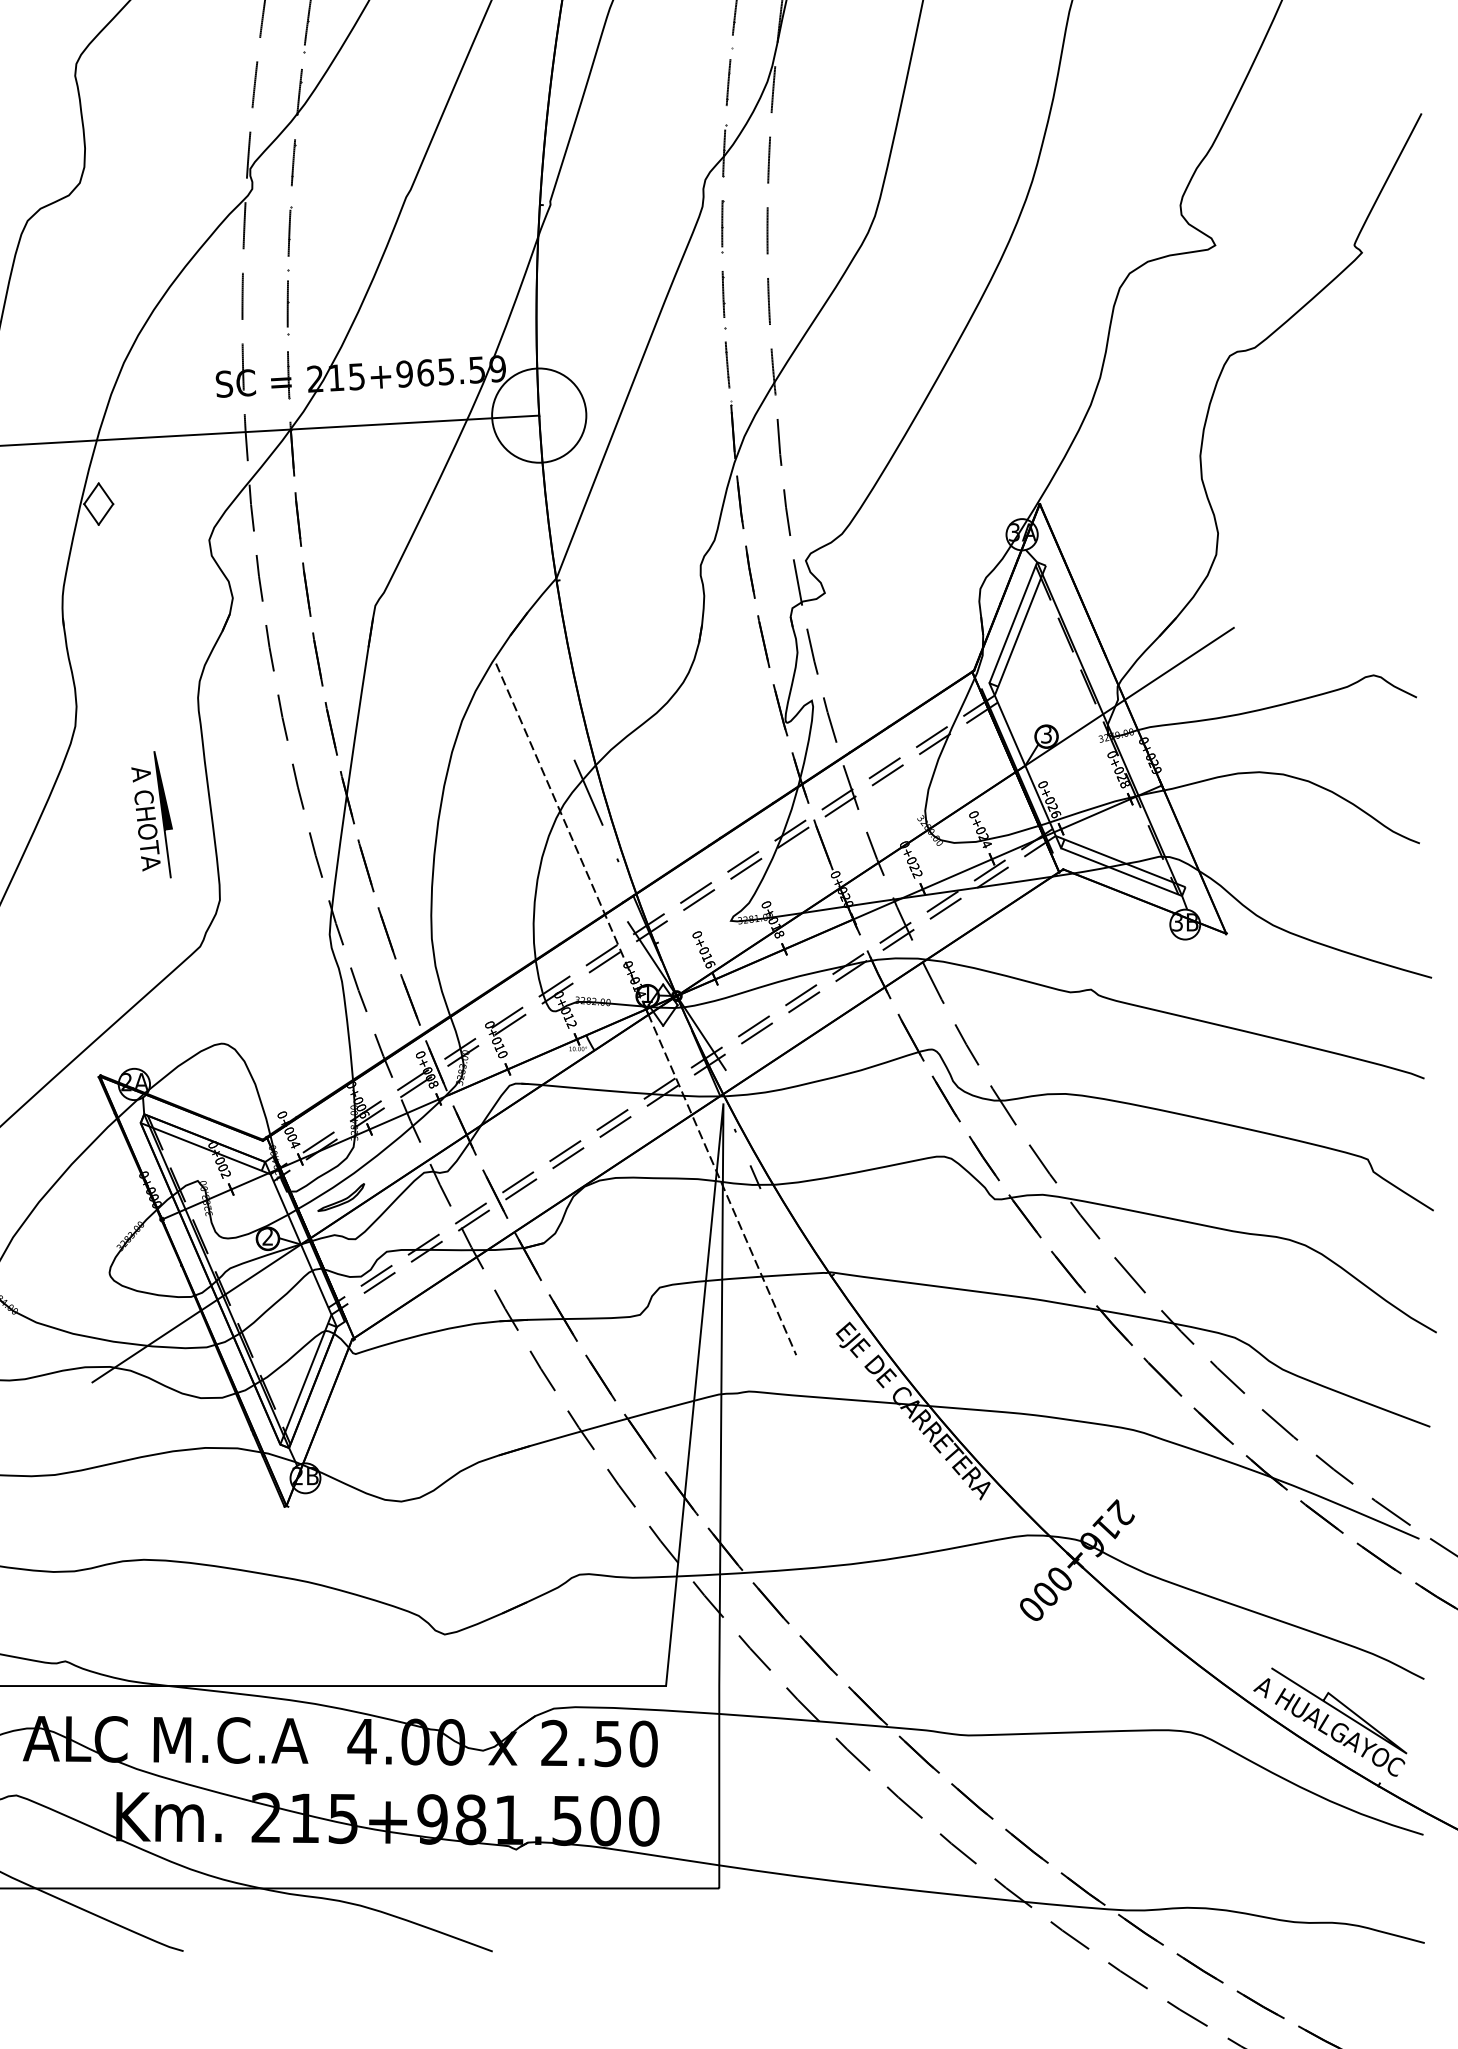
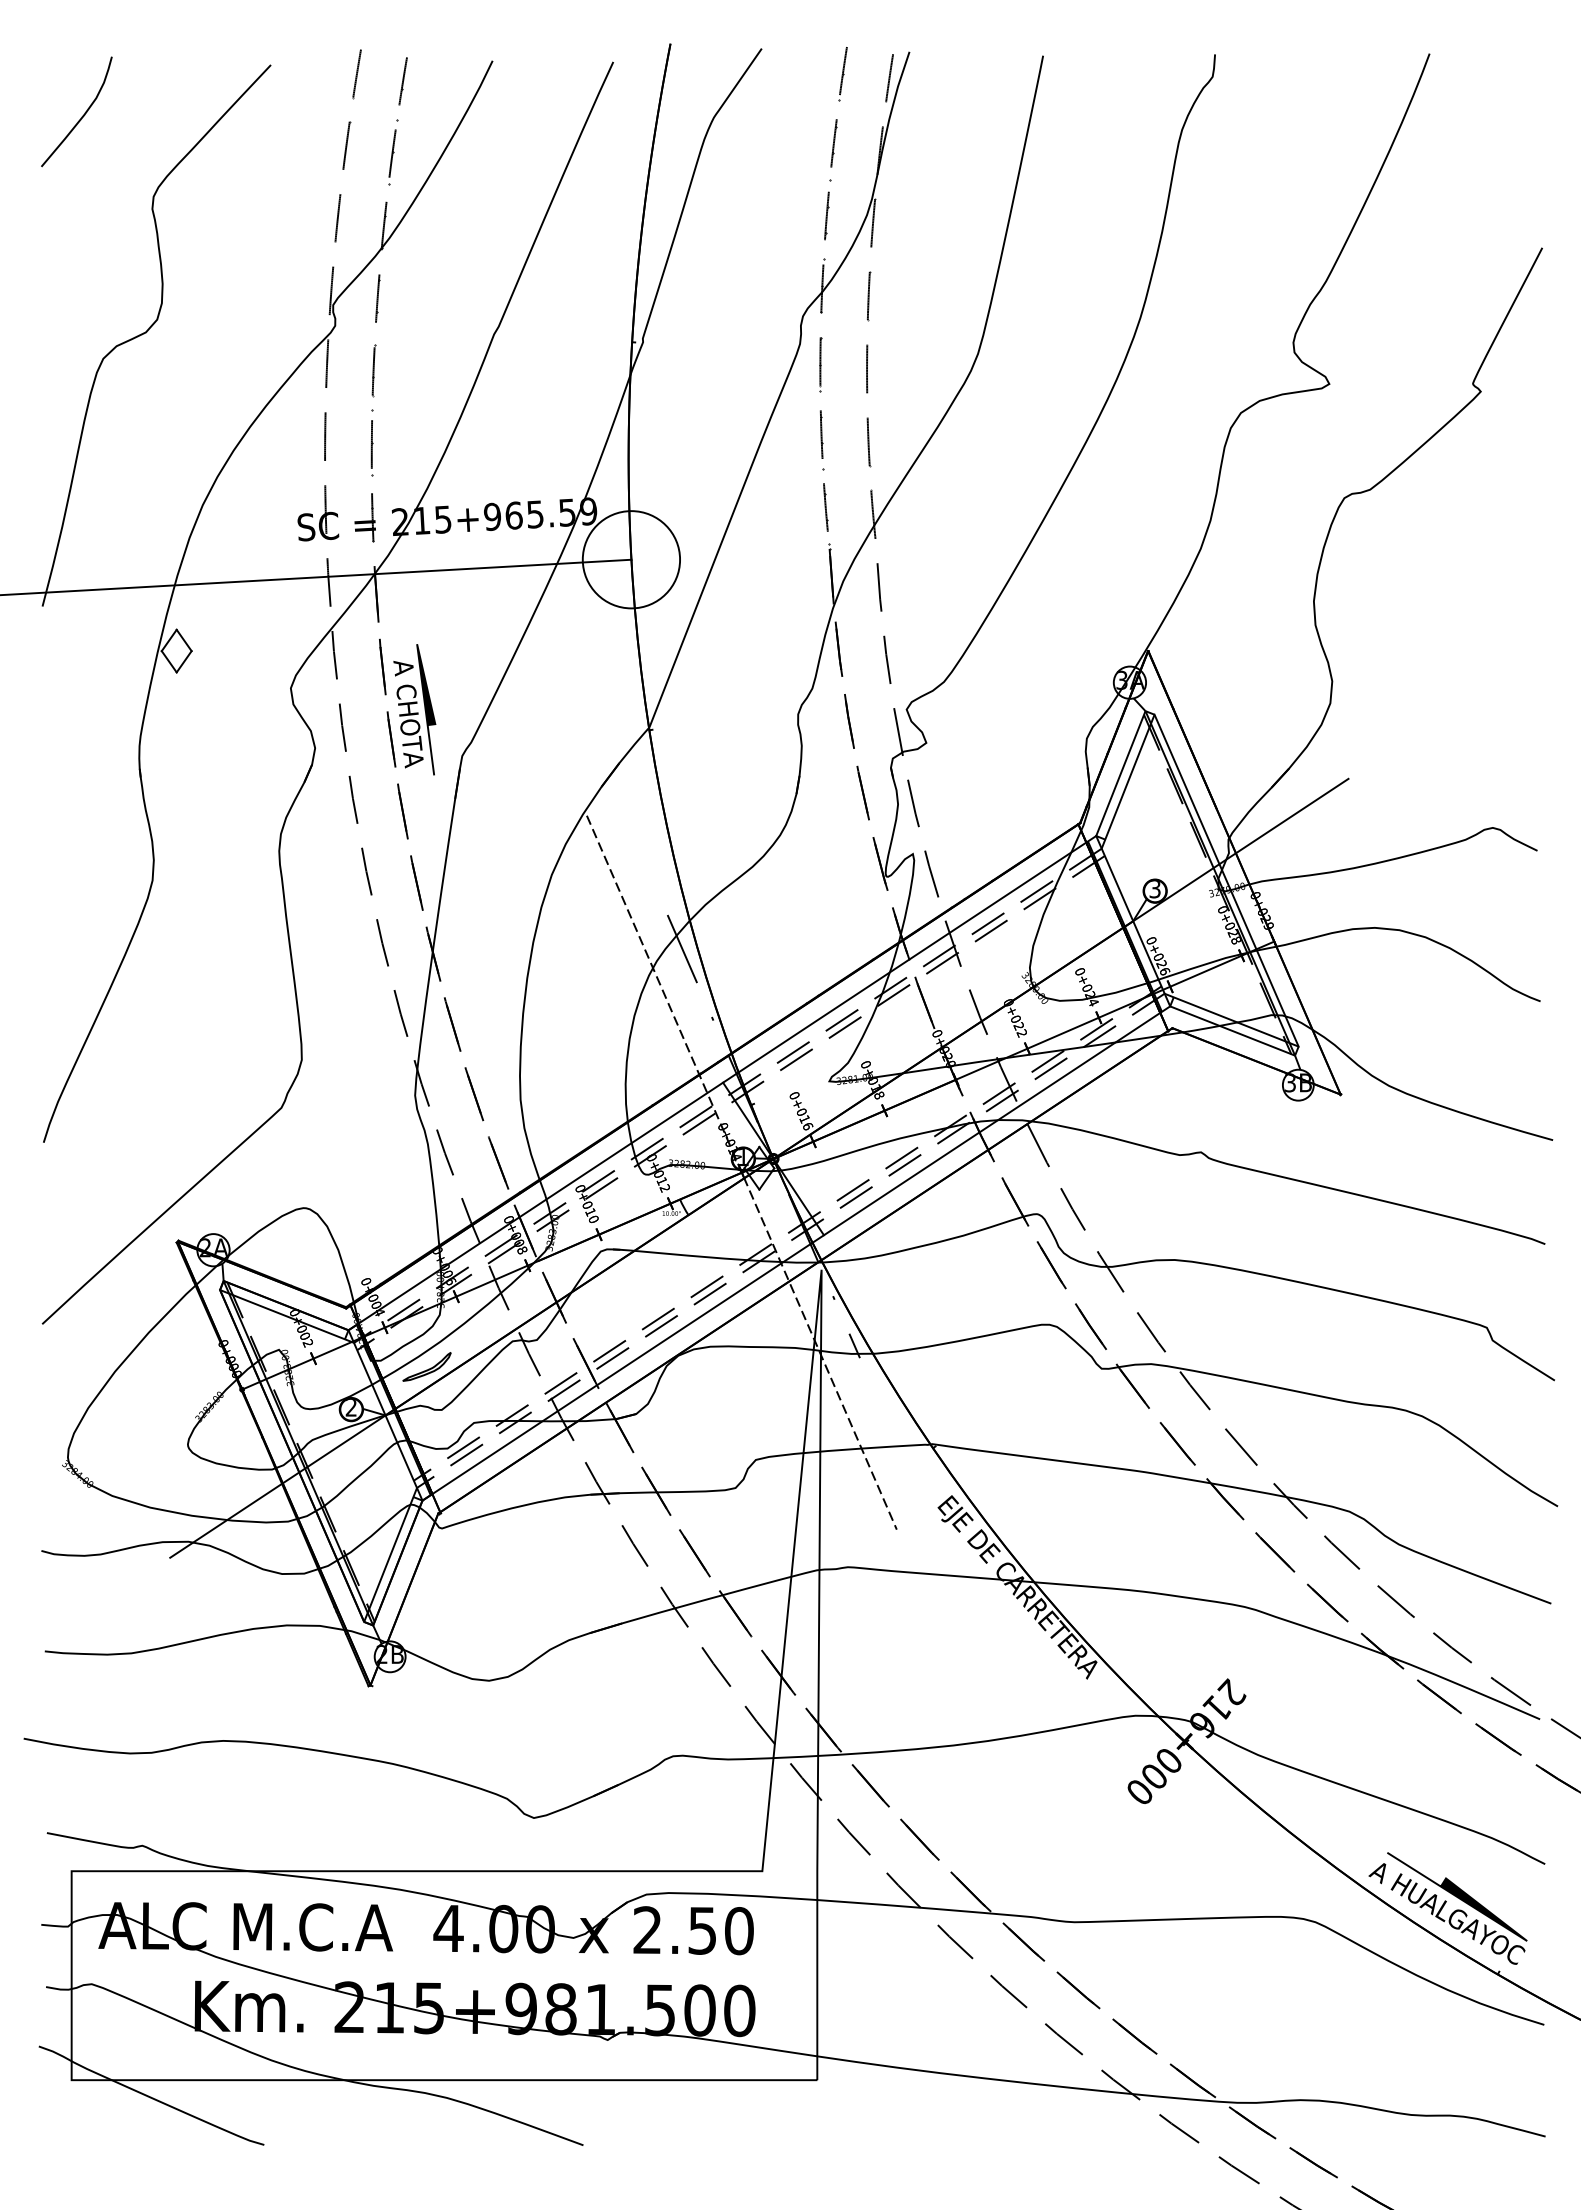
line: (1115, 726) -> (1226, 880), added
part: (151, 814) -> (414, 709), moved
line: (627, 922) -> (722, 1083), added
line: (699, 1087) -> (796, 1253), added
fill: (1364, 1723) -> (1483, 1909), added

